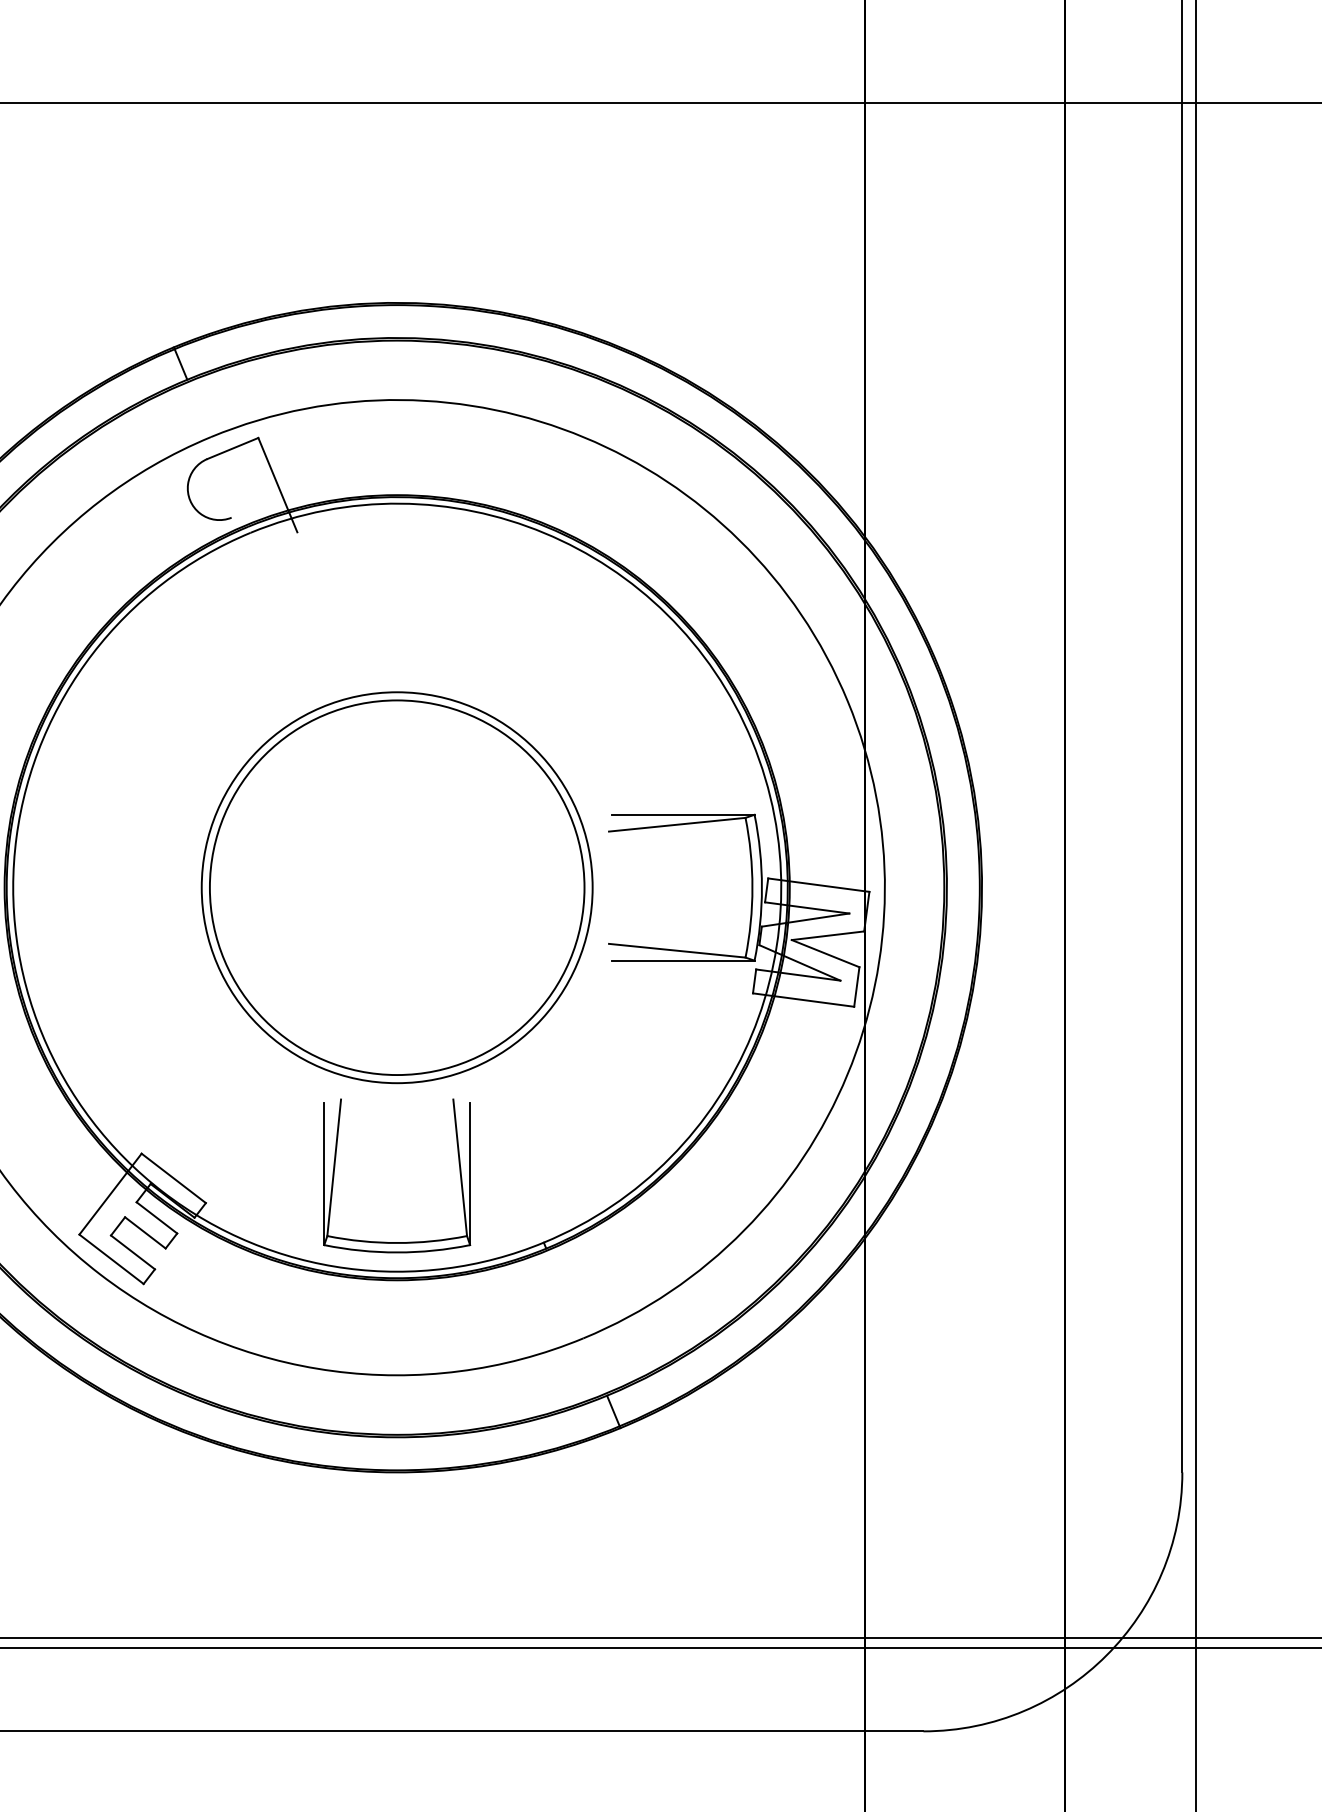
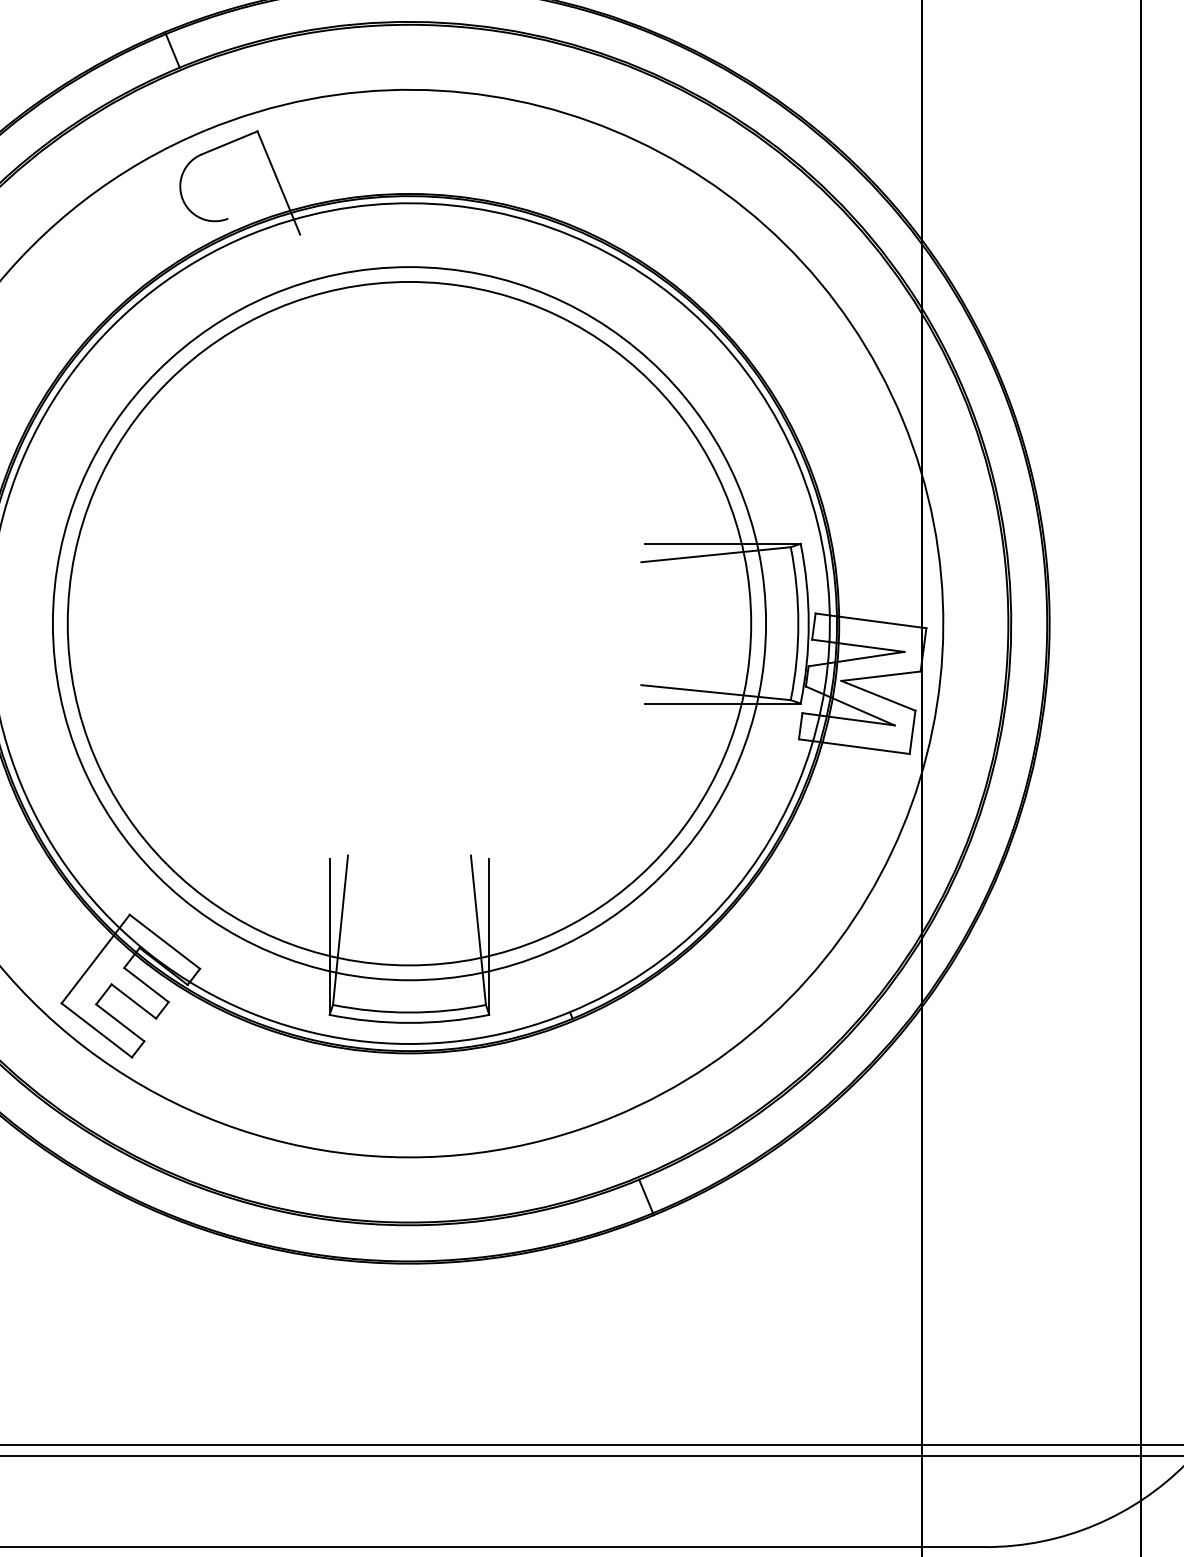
circle: (396, 887) -> (408, 623), size x1.67
circle: (397, 887) -> (409, 623), size x1.67

